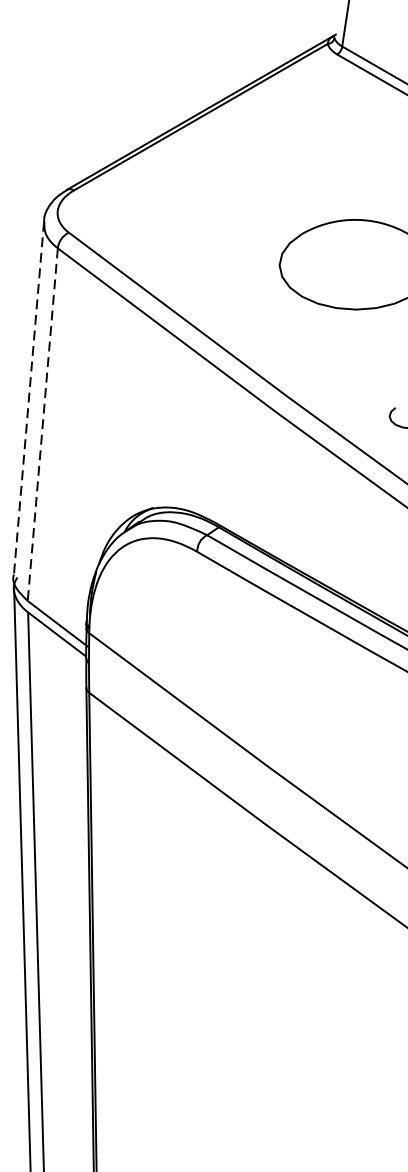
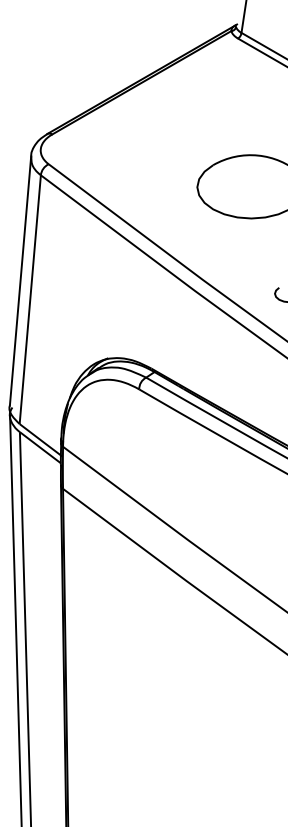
line: (28, 397) -> (20, 280), dashed -> solid
line: (43, 424) -> (30, 299), dashed -> solid

